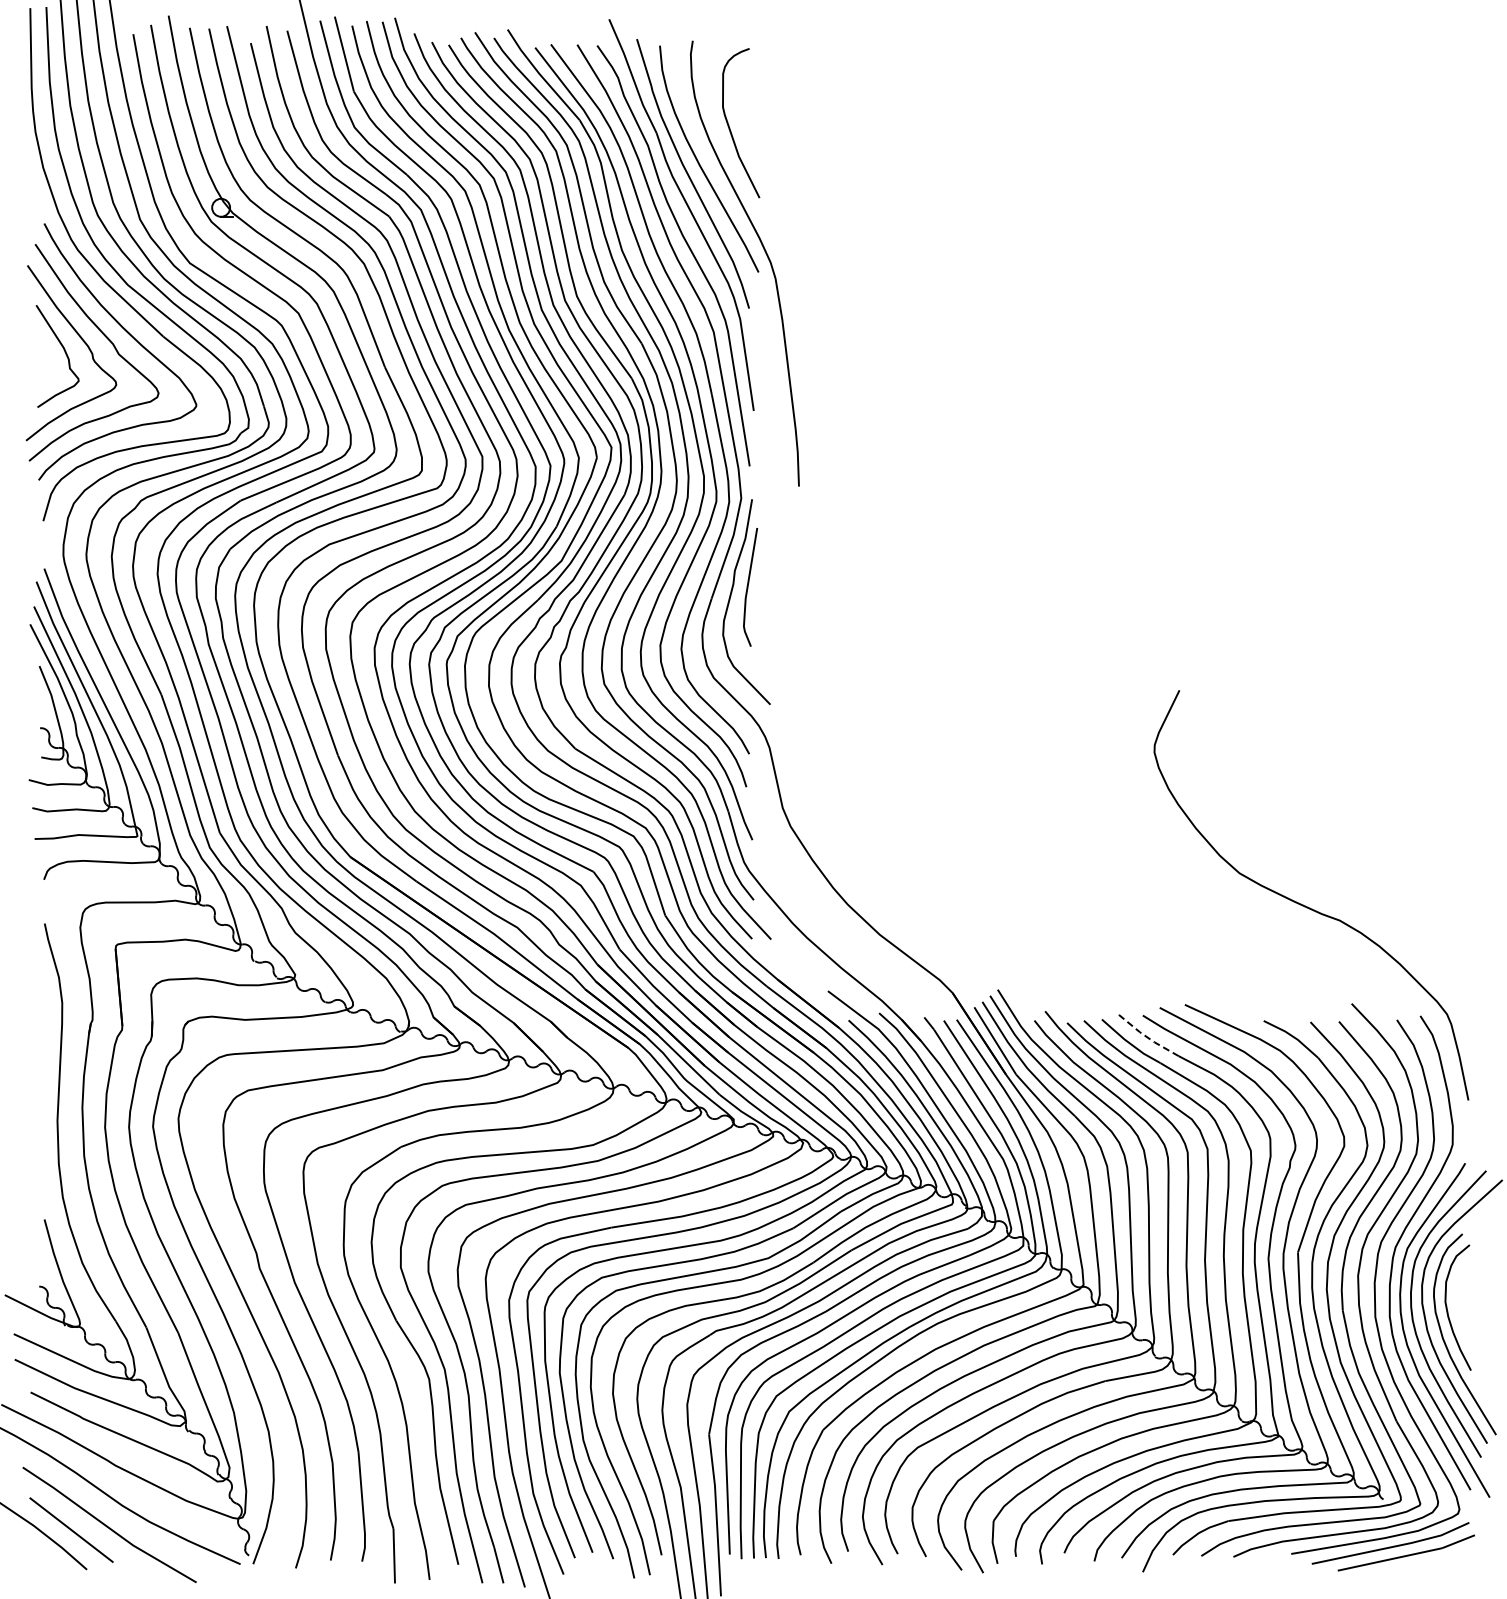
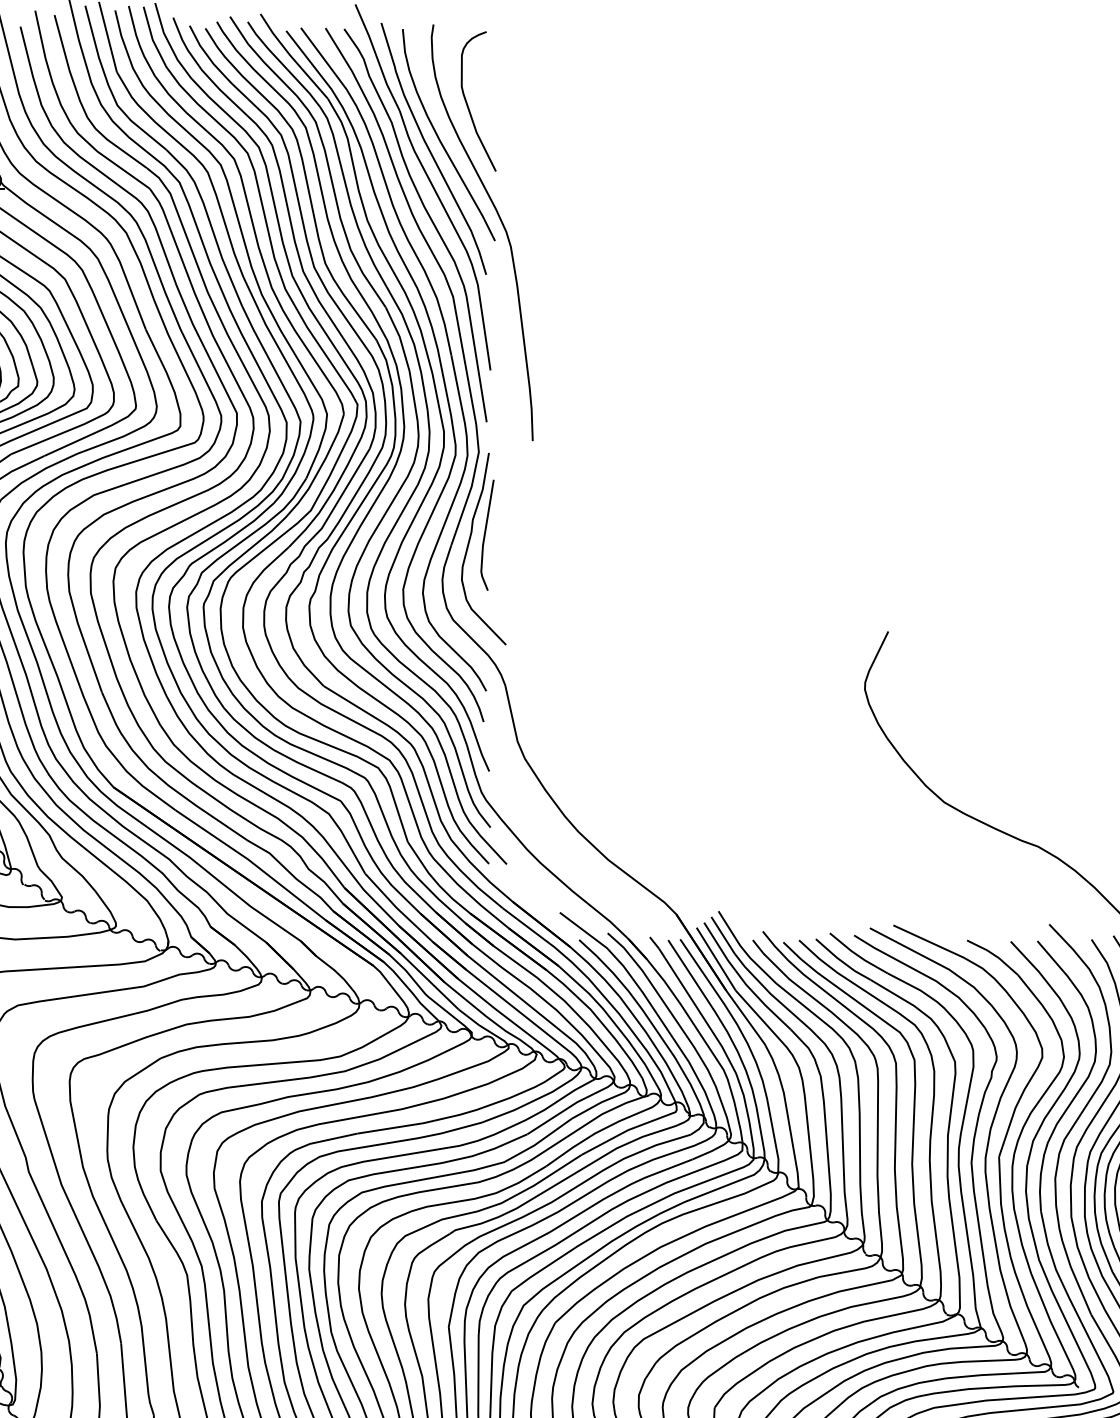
line: (1146, 1036) -> (857, 955), dashed -> solid

